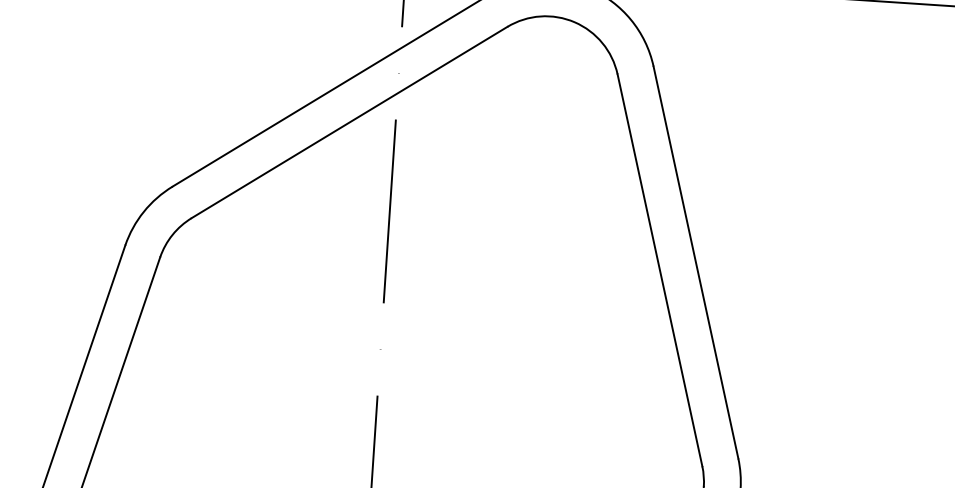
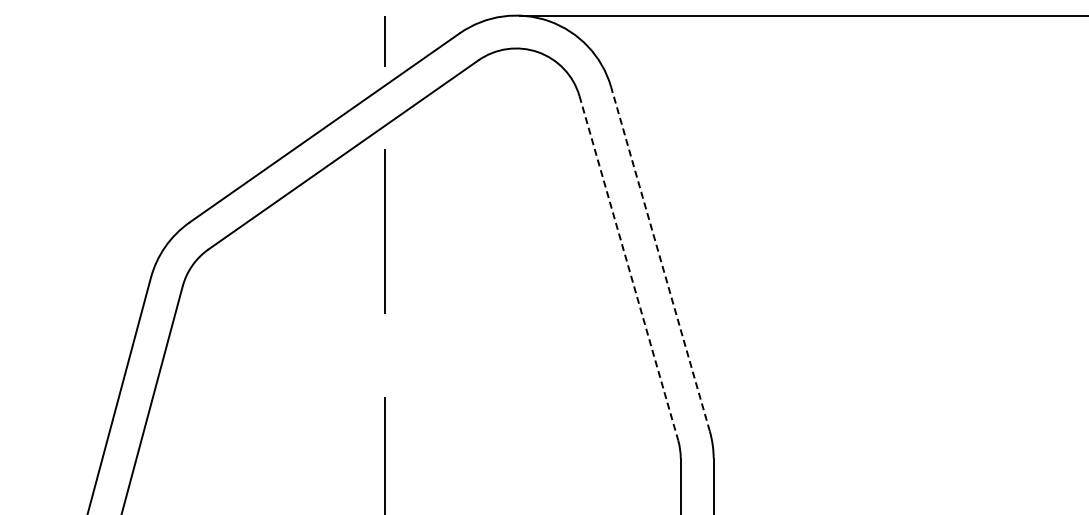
line: (696, 261) -> (660, 258), solid -> dashed
line: (660, 270) -> (629, 268), solid -> dashed

